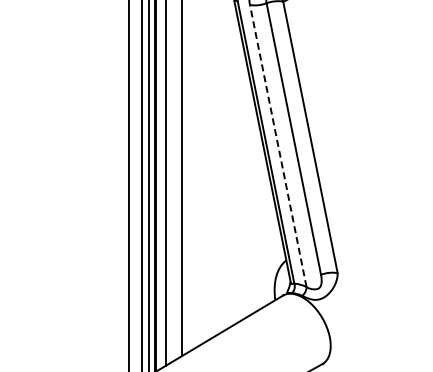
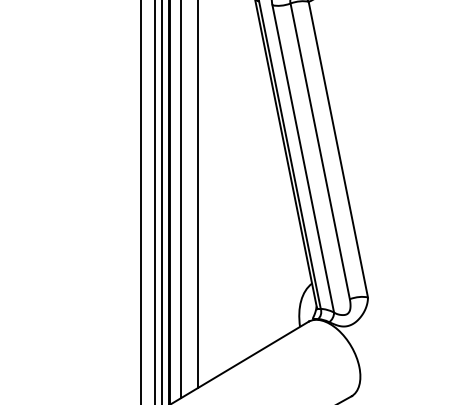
line: (278, 145) -> (303, 158), dashed -> solid

